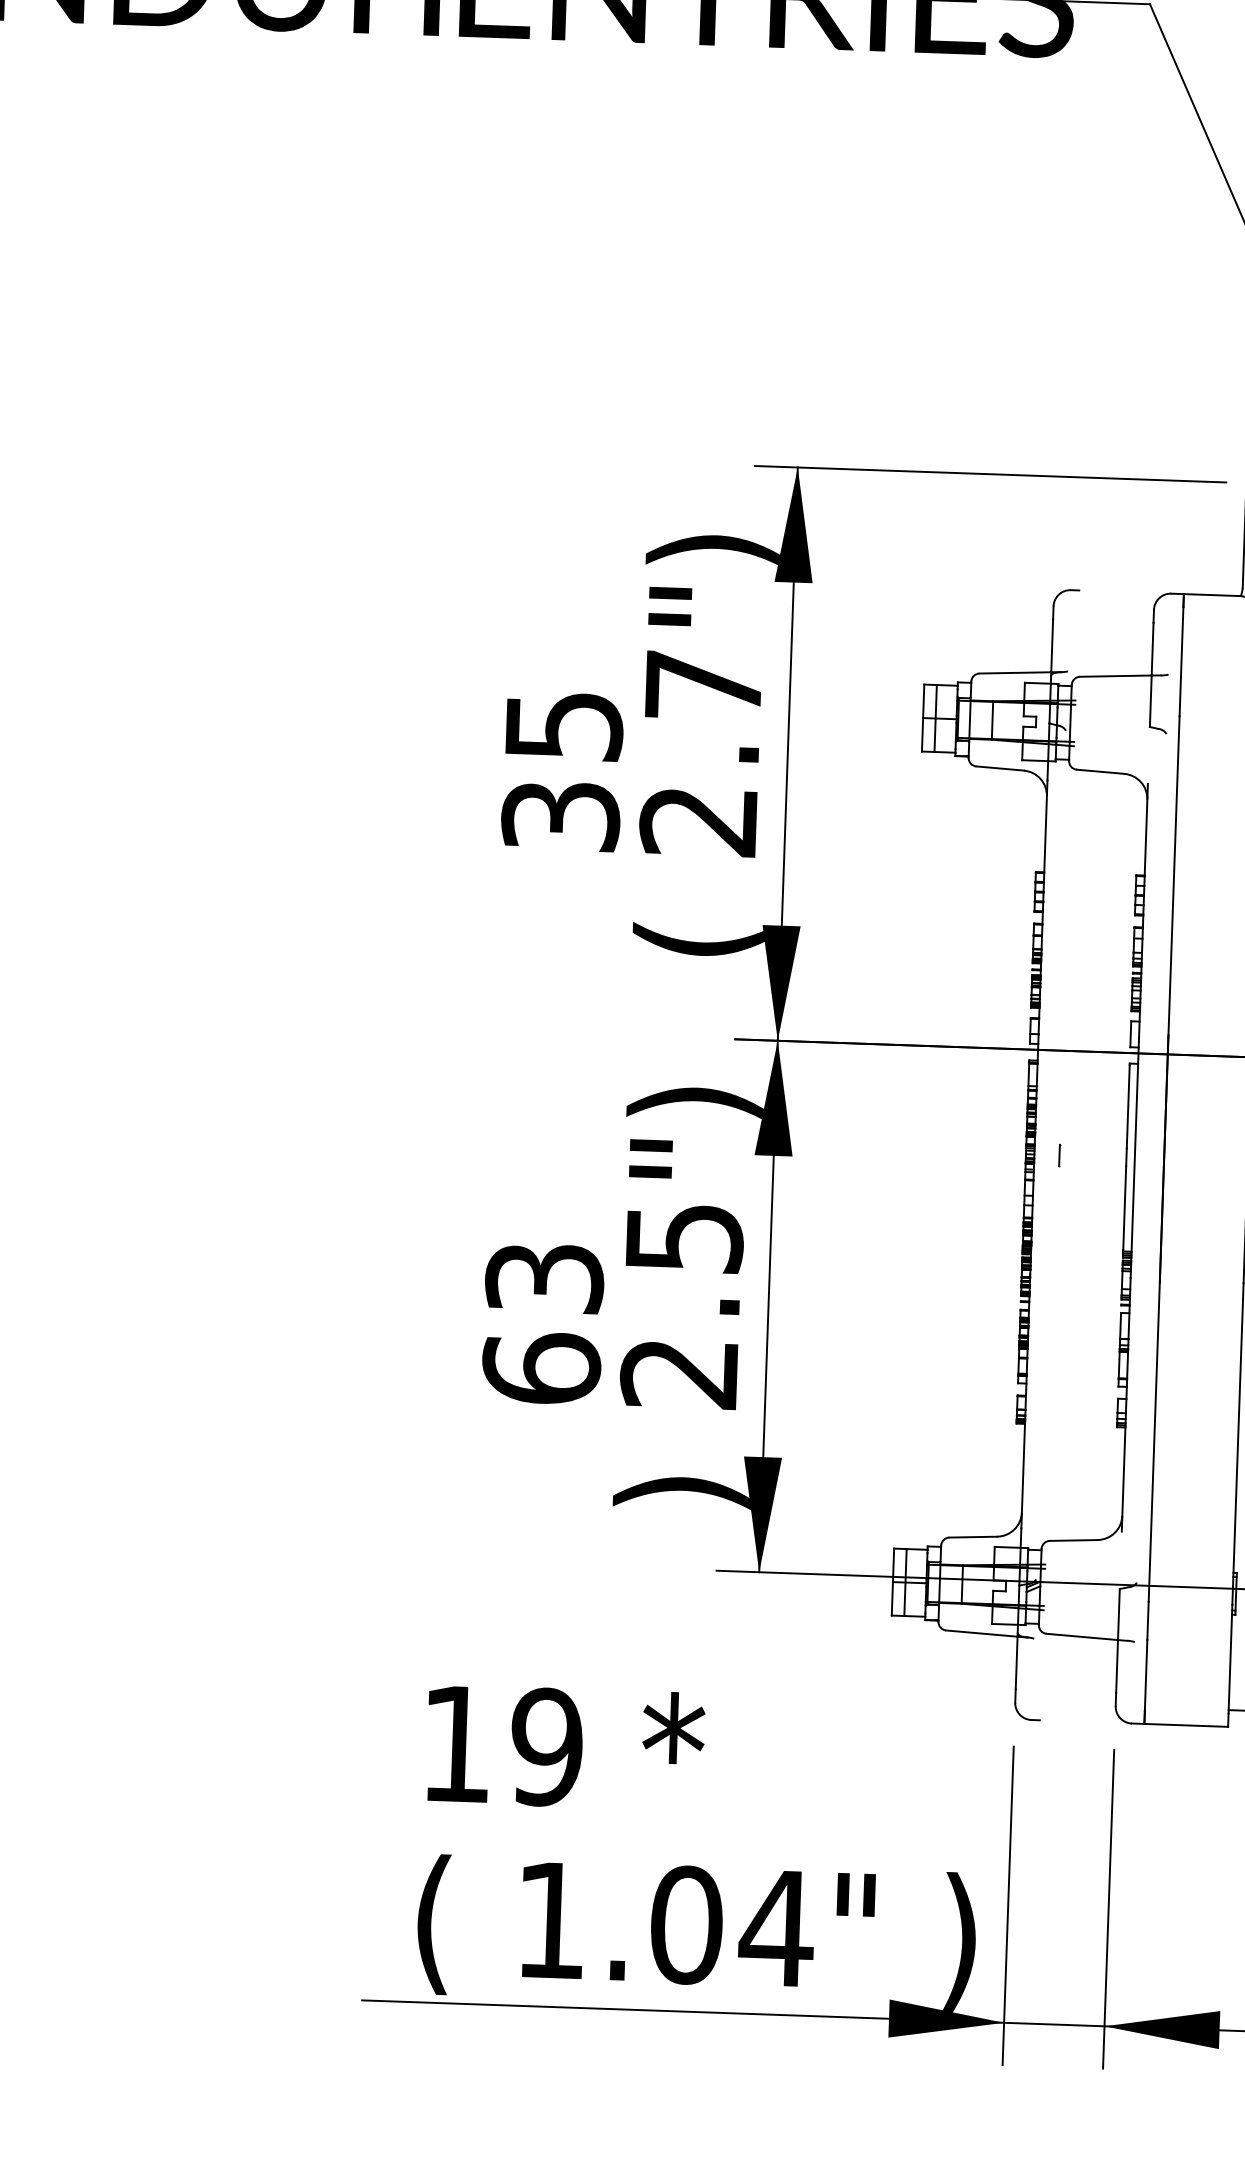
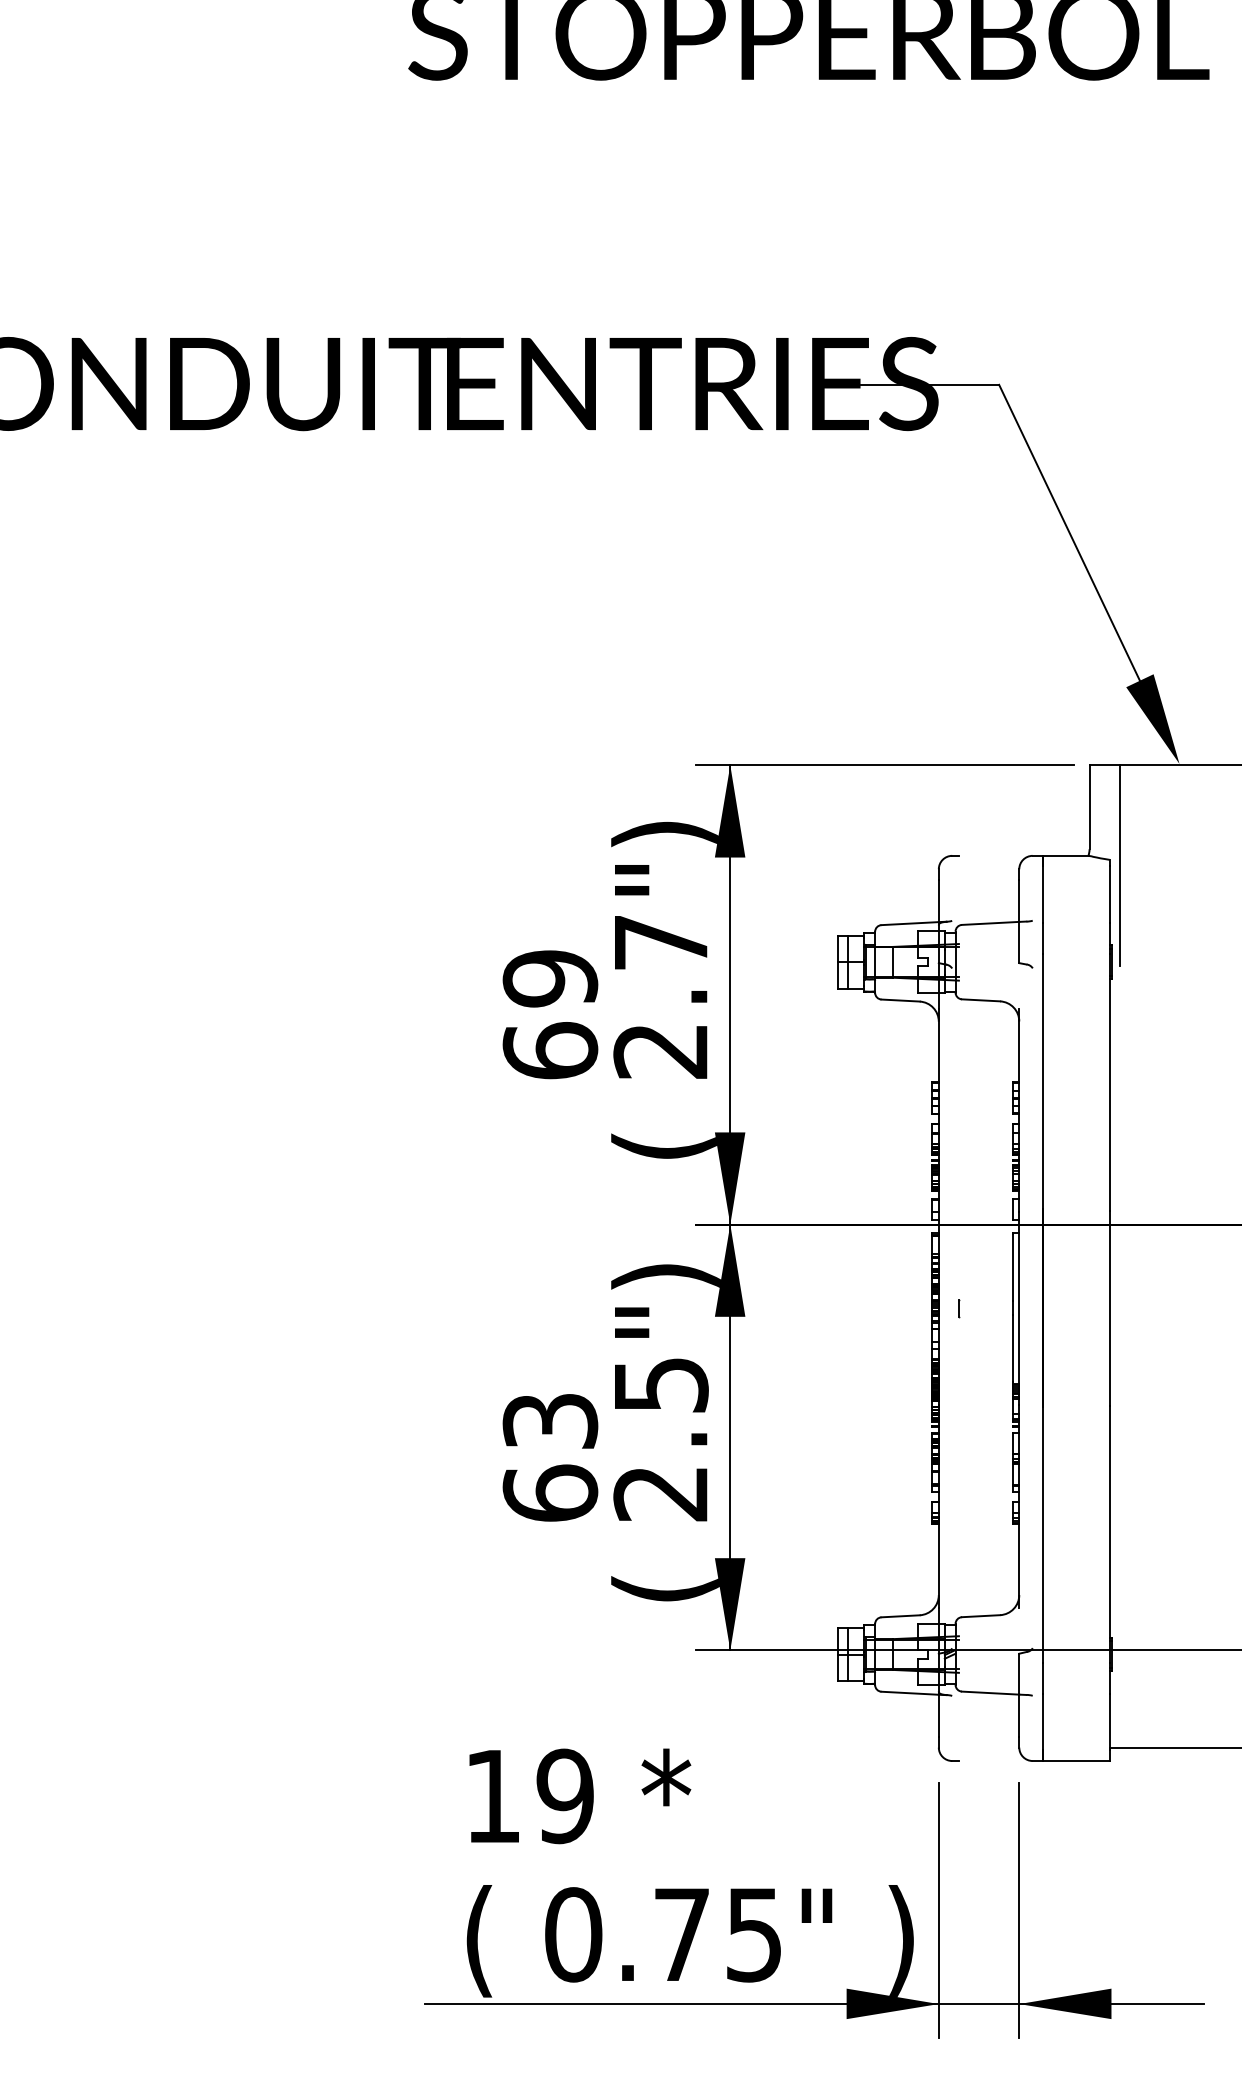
text: (562, 770) -> (550, 1014), 35 -> 69
text: (682, 1492) -> (666, 1588), ) -> (
text: (664, 1924) -> (664, 1934), 1.04" -> 0.75"

